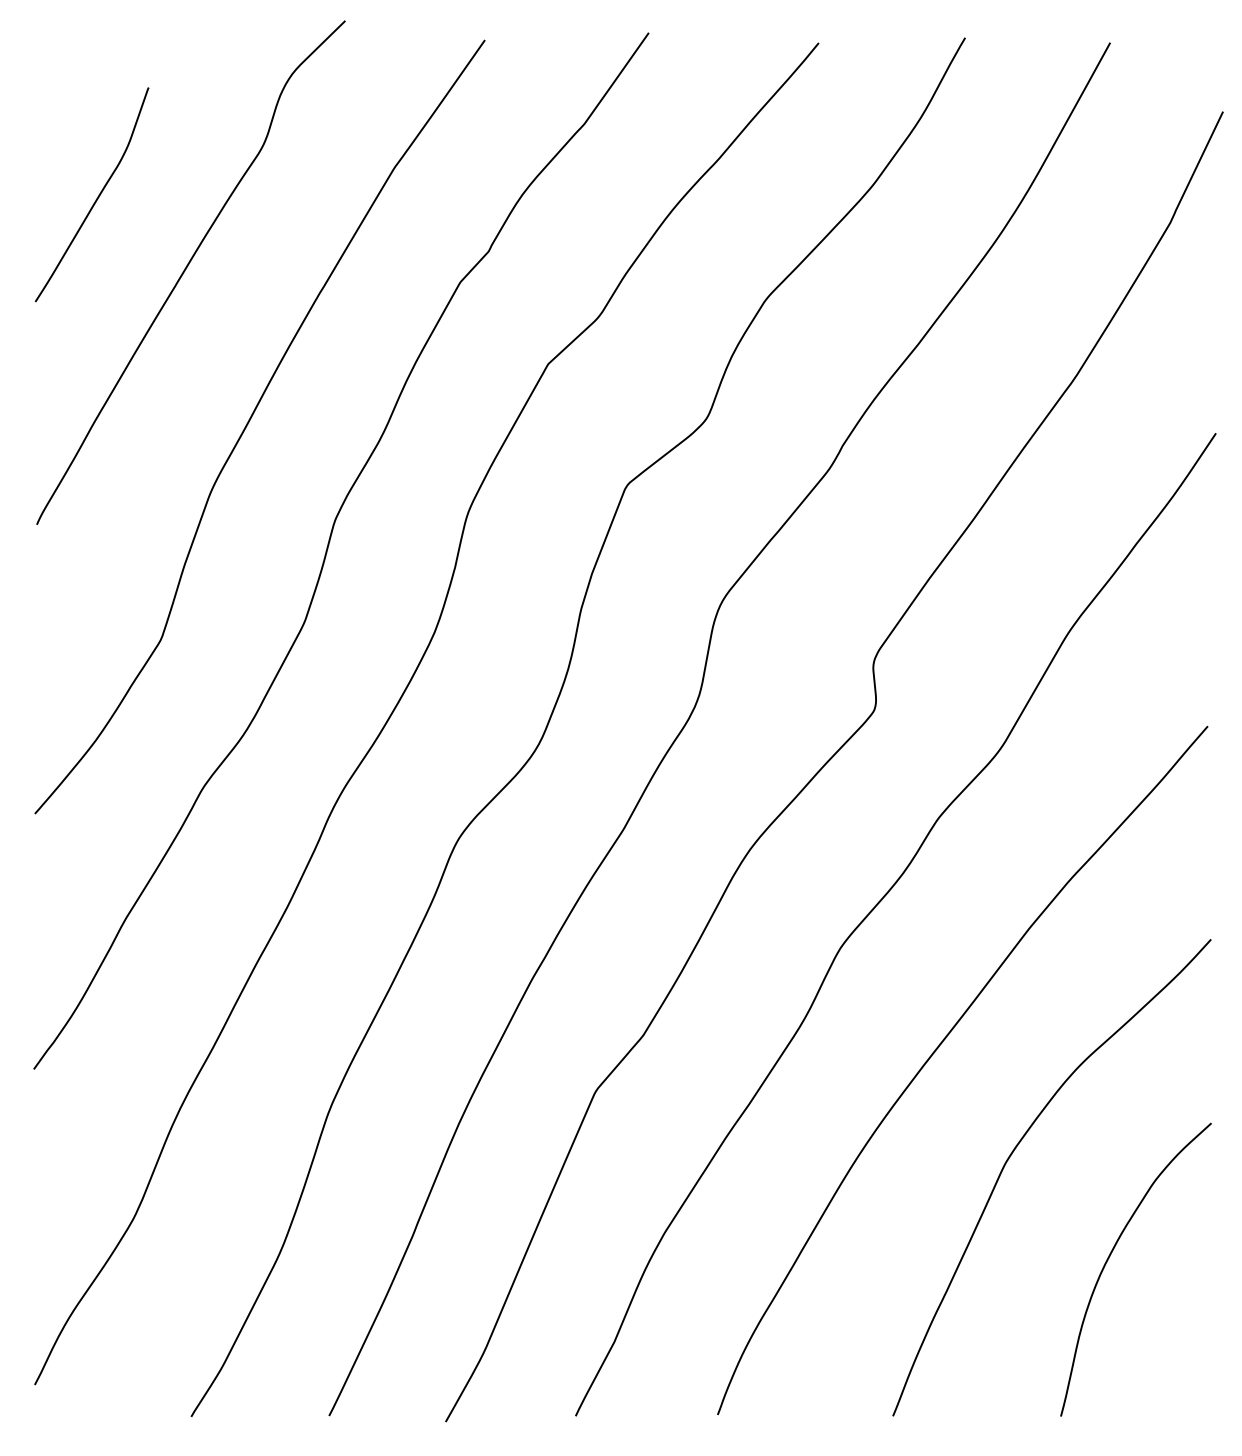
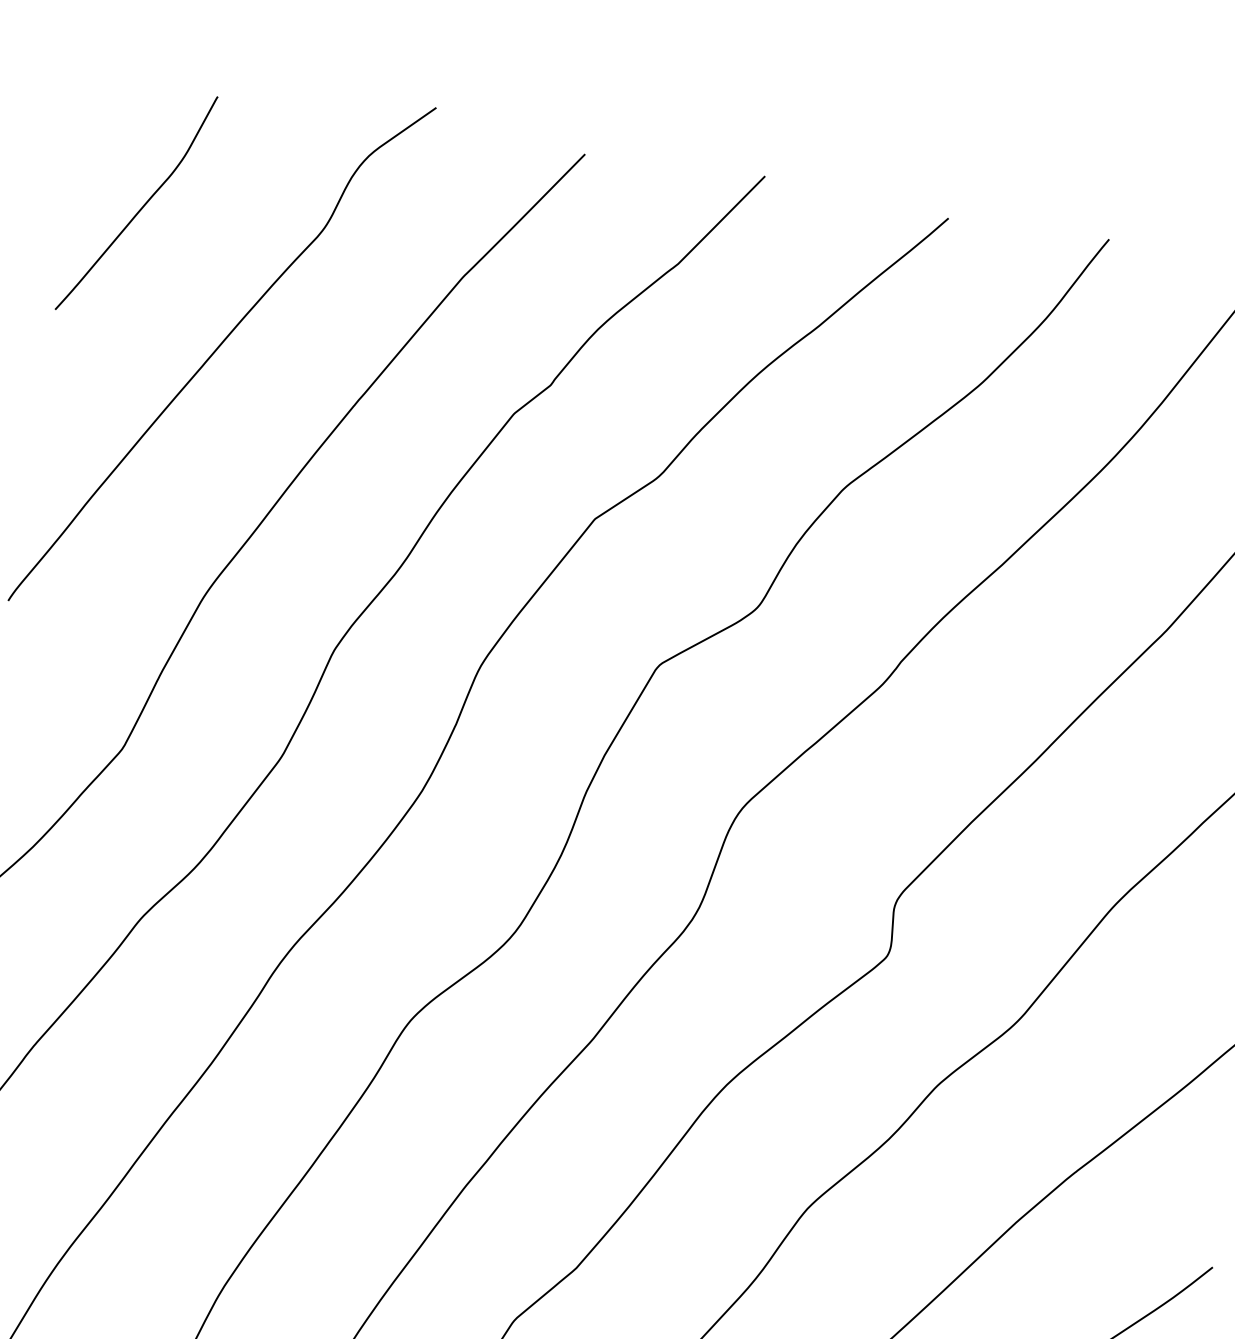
curve: (97, 196) -> (142, 206), moved

